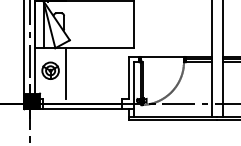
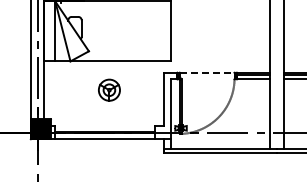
line: (162, 56) -> (207, 72), solid -> dashed
part: (50, 70) -> (109, 89), moved
line: (66, 73) -> (84, 93), removed

